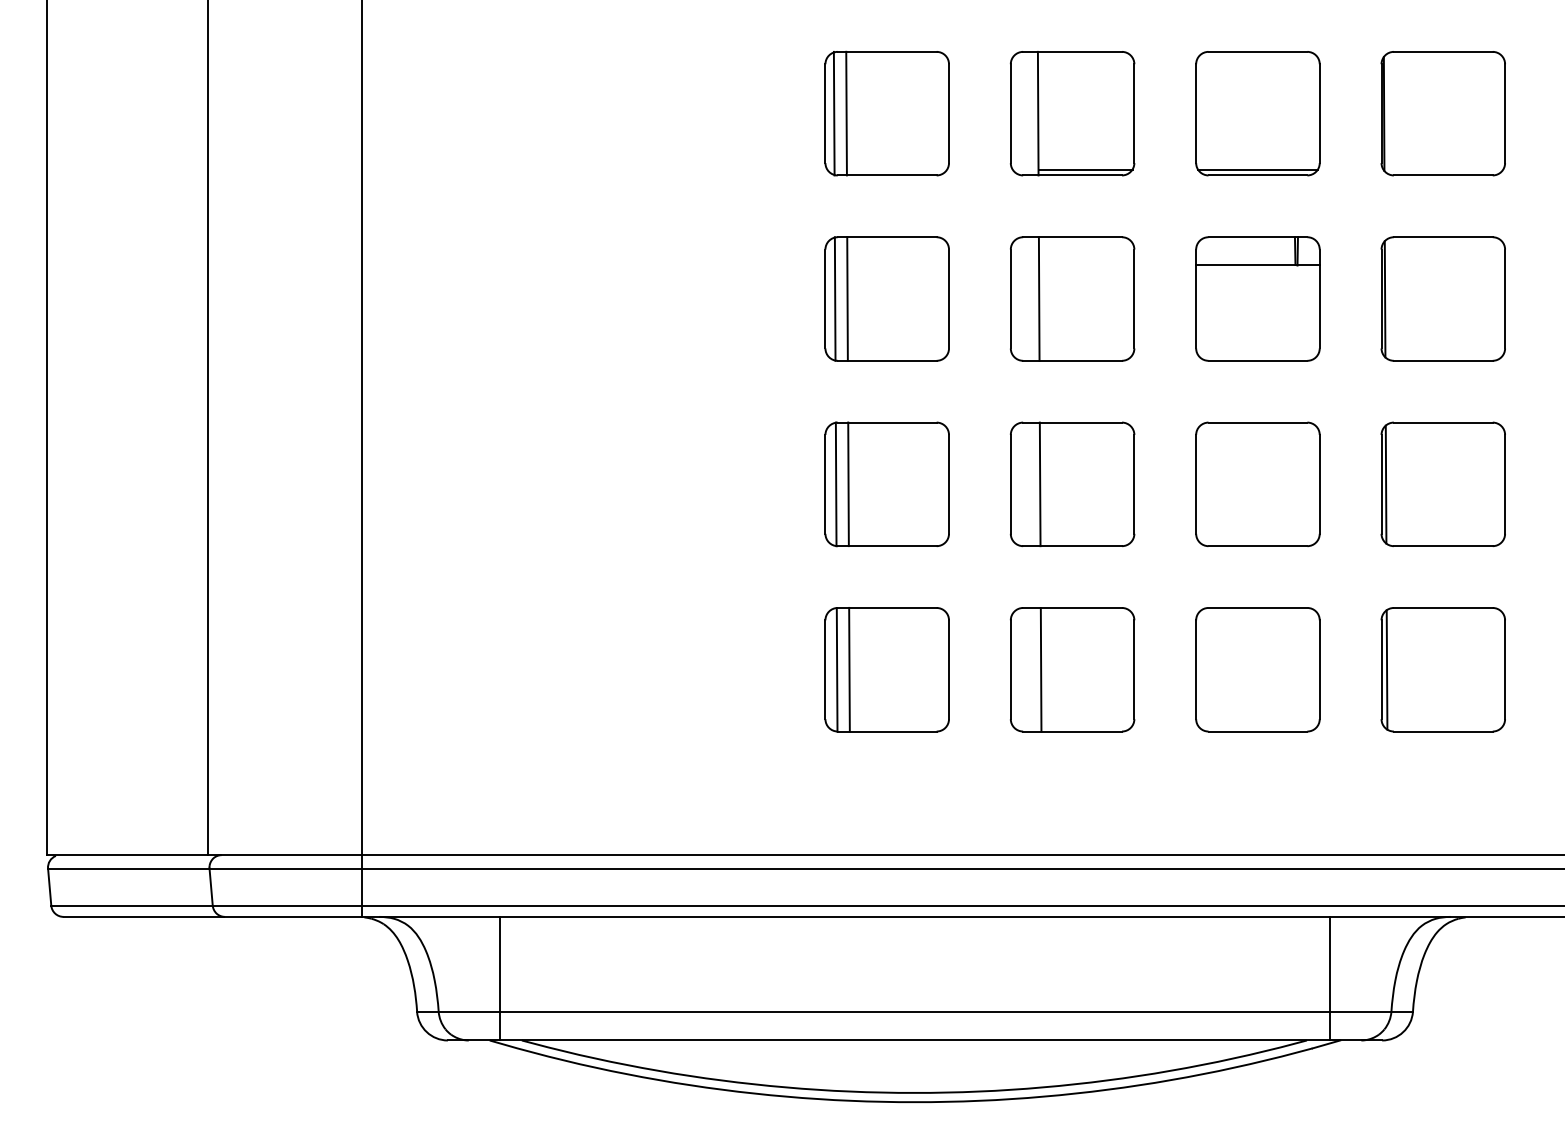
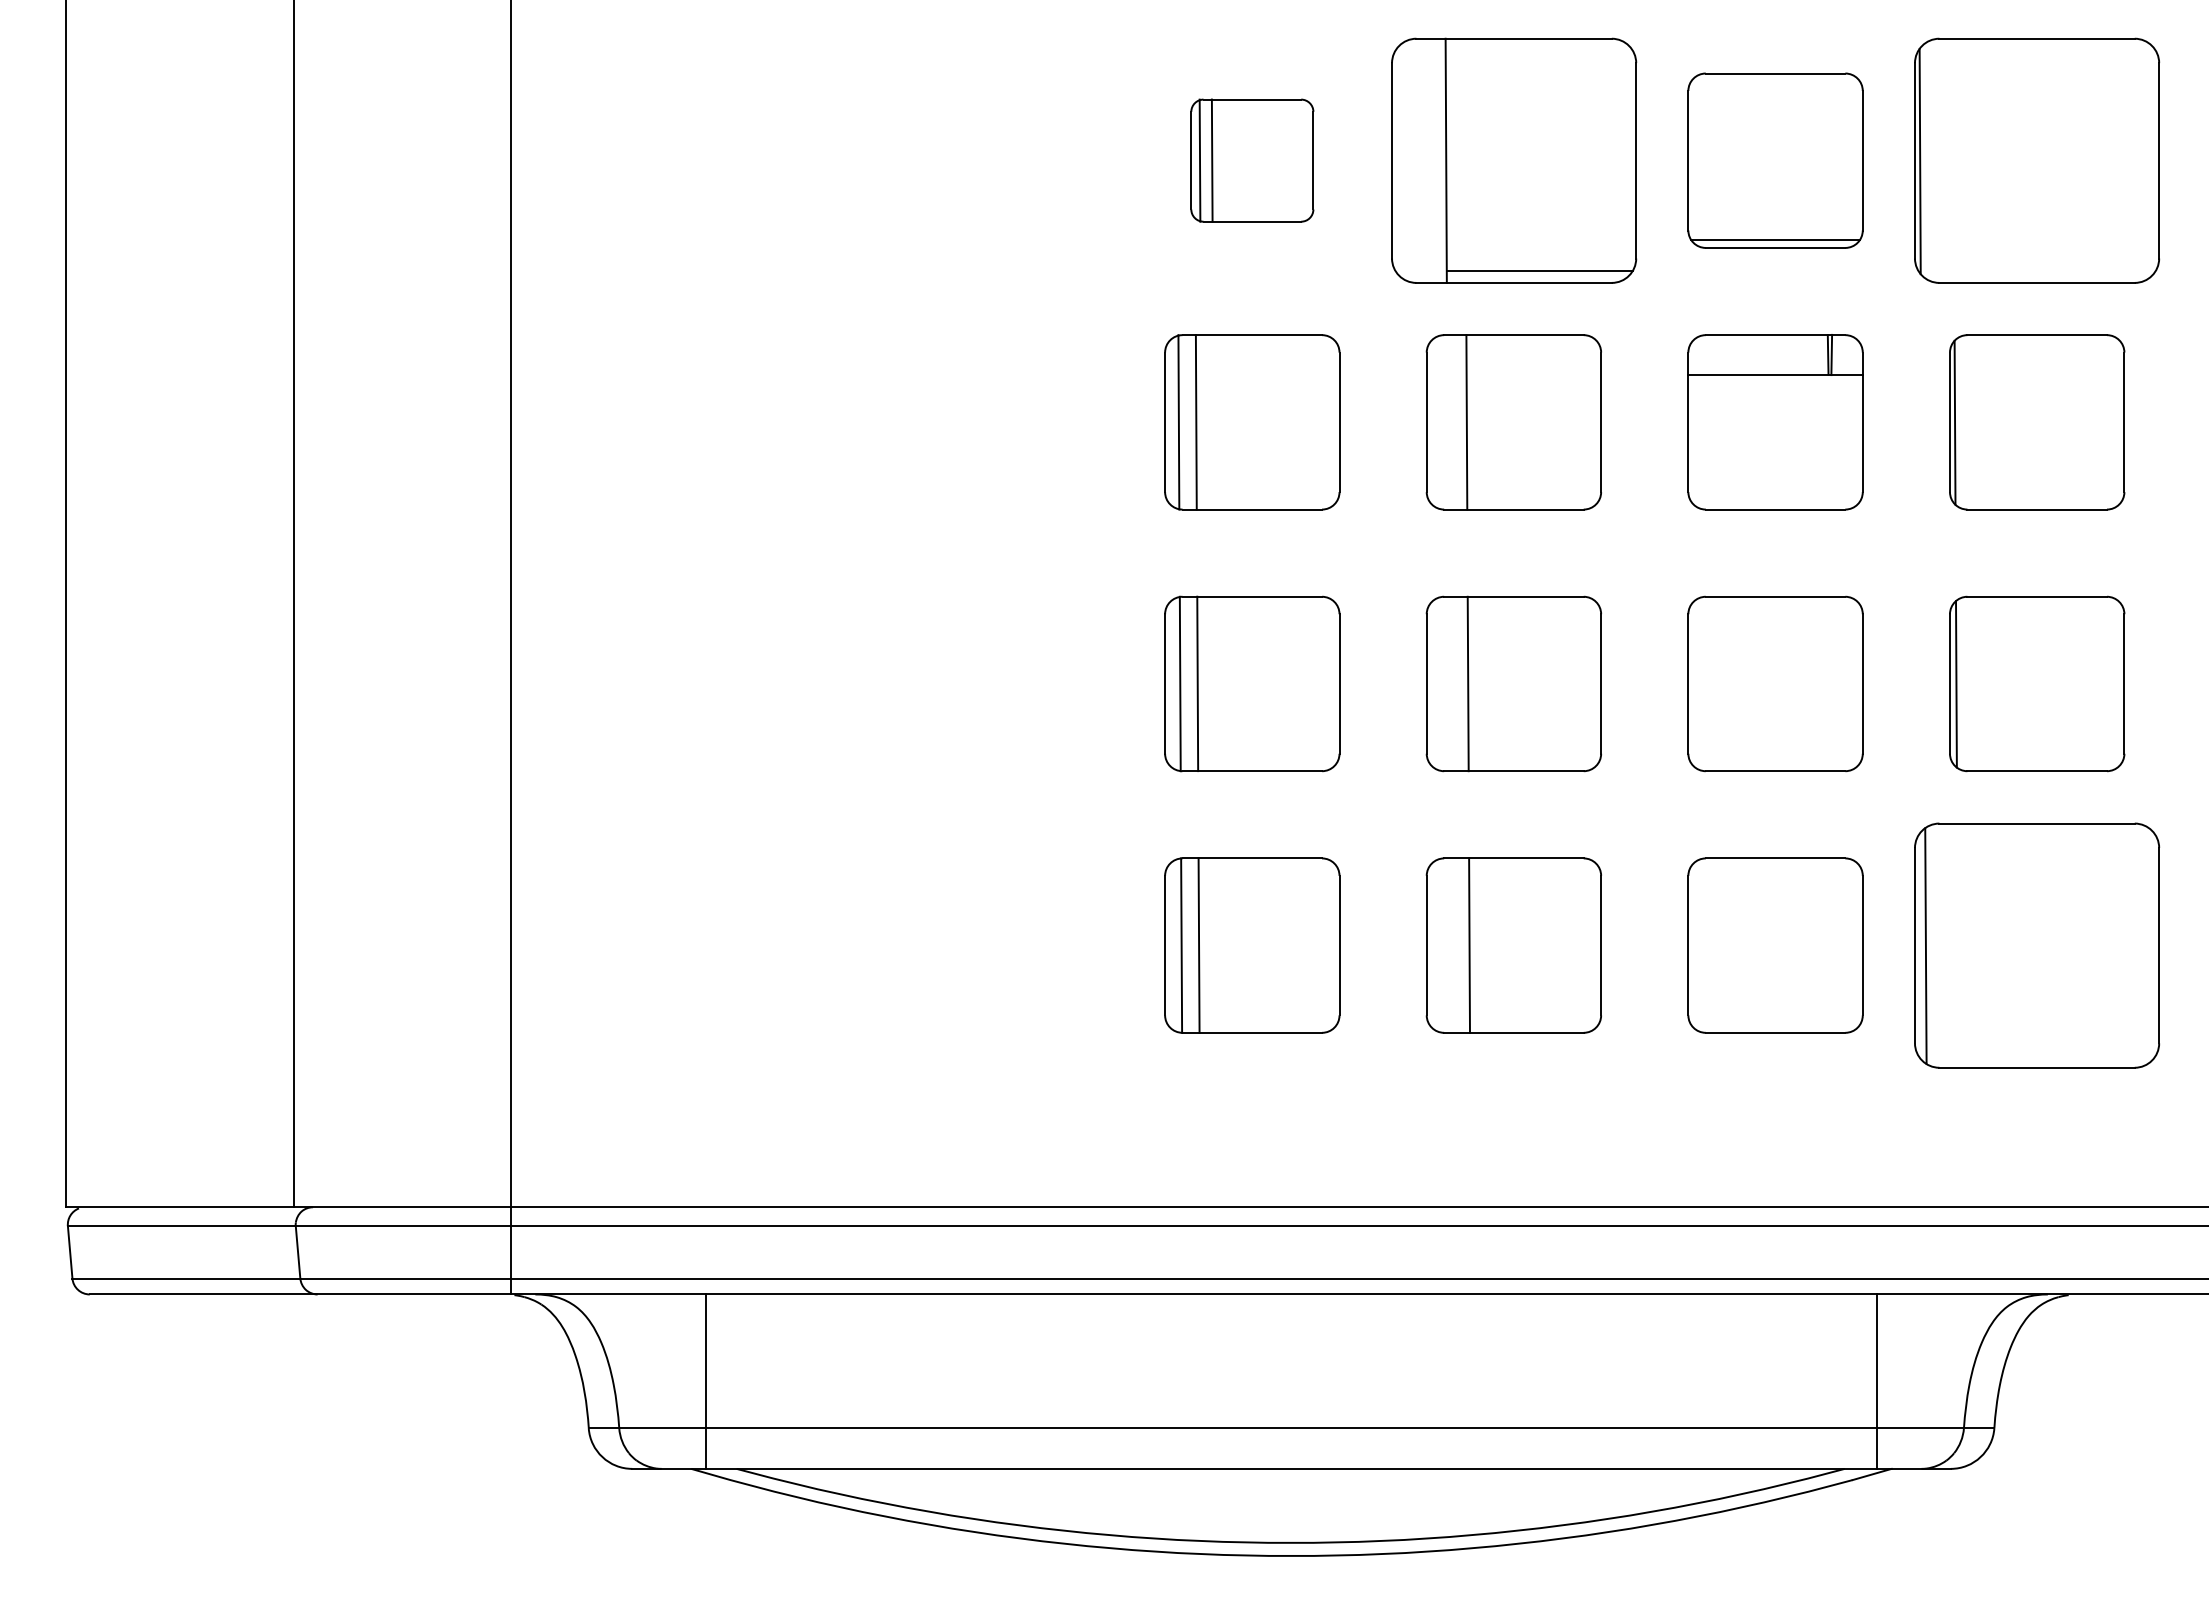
part: (887, 113) -> (1252, 160), size x0.7
part: (1072, 113) -> (1513, 160), size x1.4
part: (1443, 113) -> (2037, 160), size x1.4
part: (1443, 669) -> (2037, 945), size x1.4

